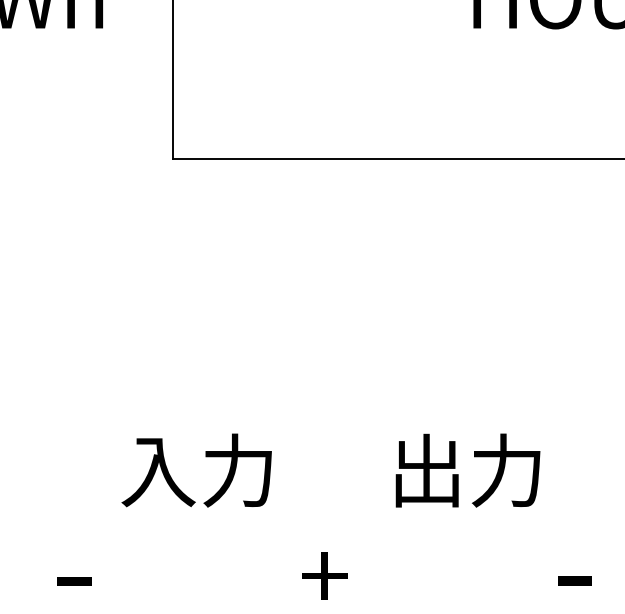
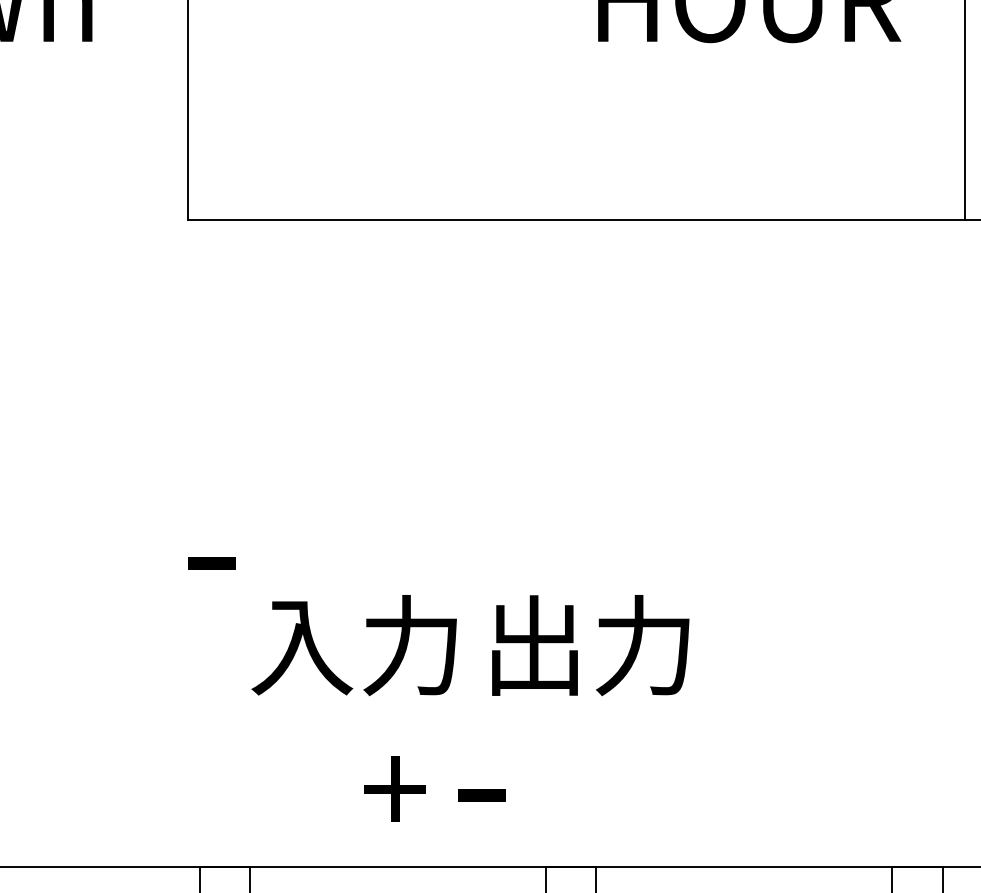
text: (196, 470) -> (353, 645), moved
text: (574, 580) -> (481, 795), moved
text: (73, 581) -> (211, 563), moved

